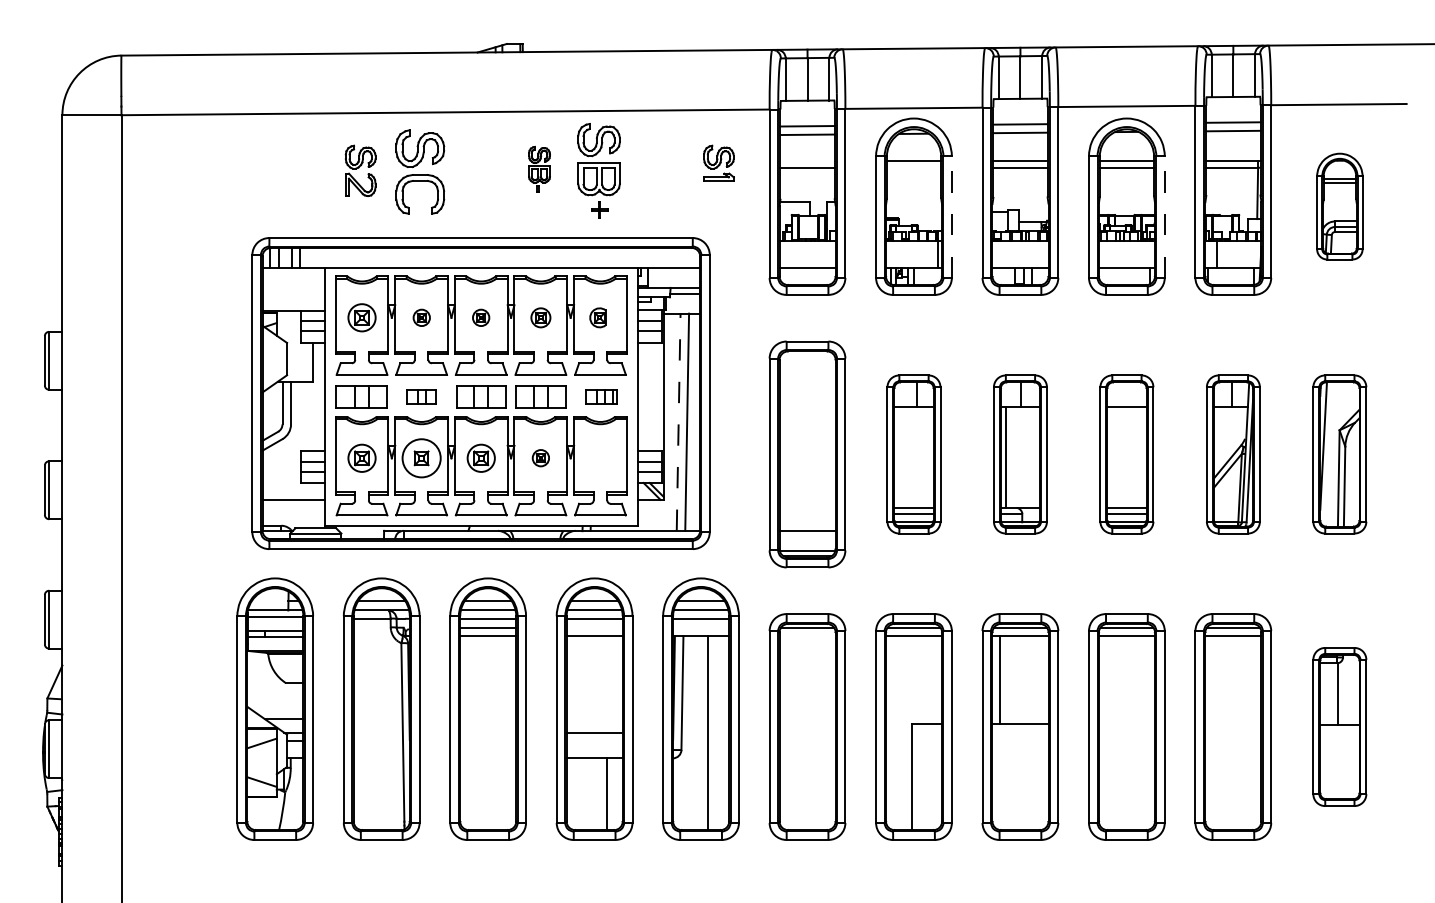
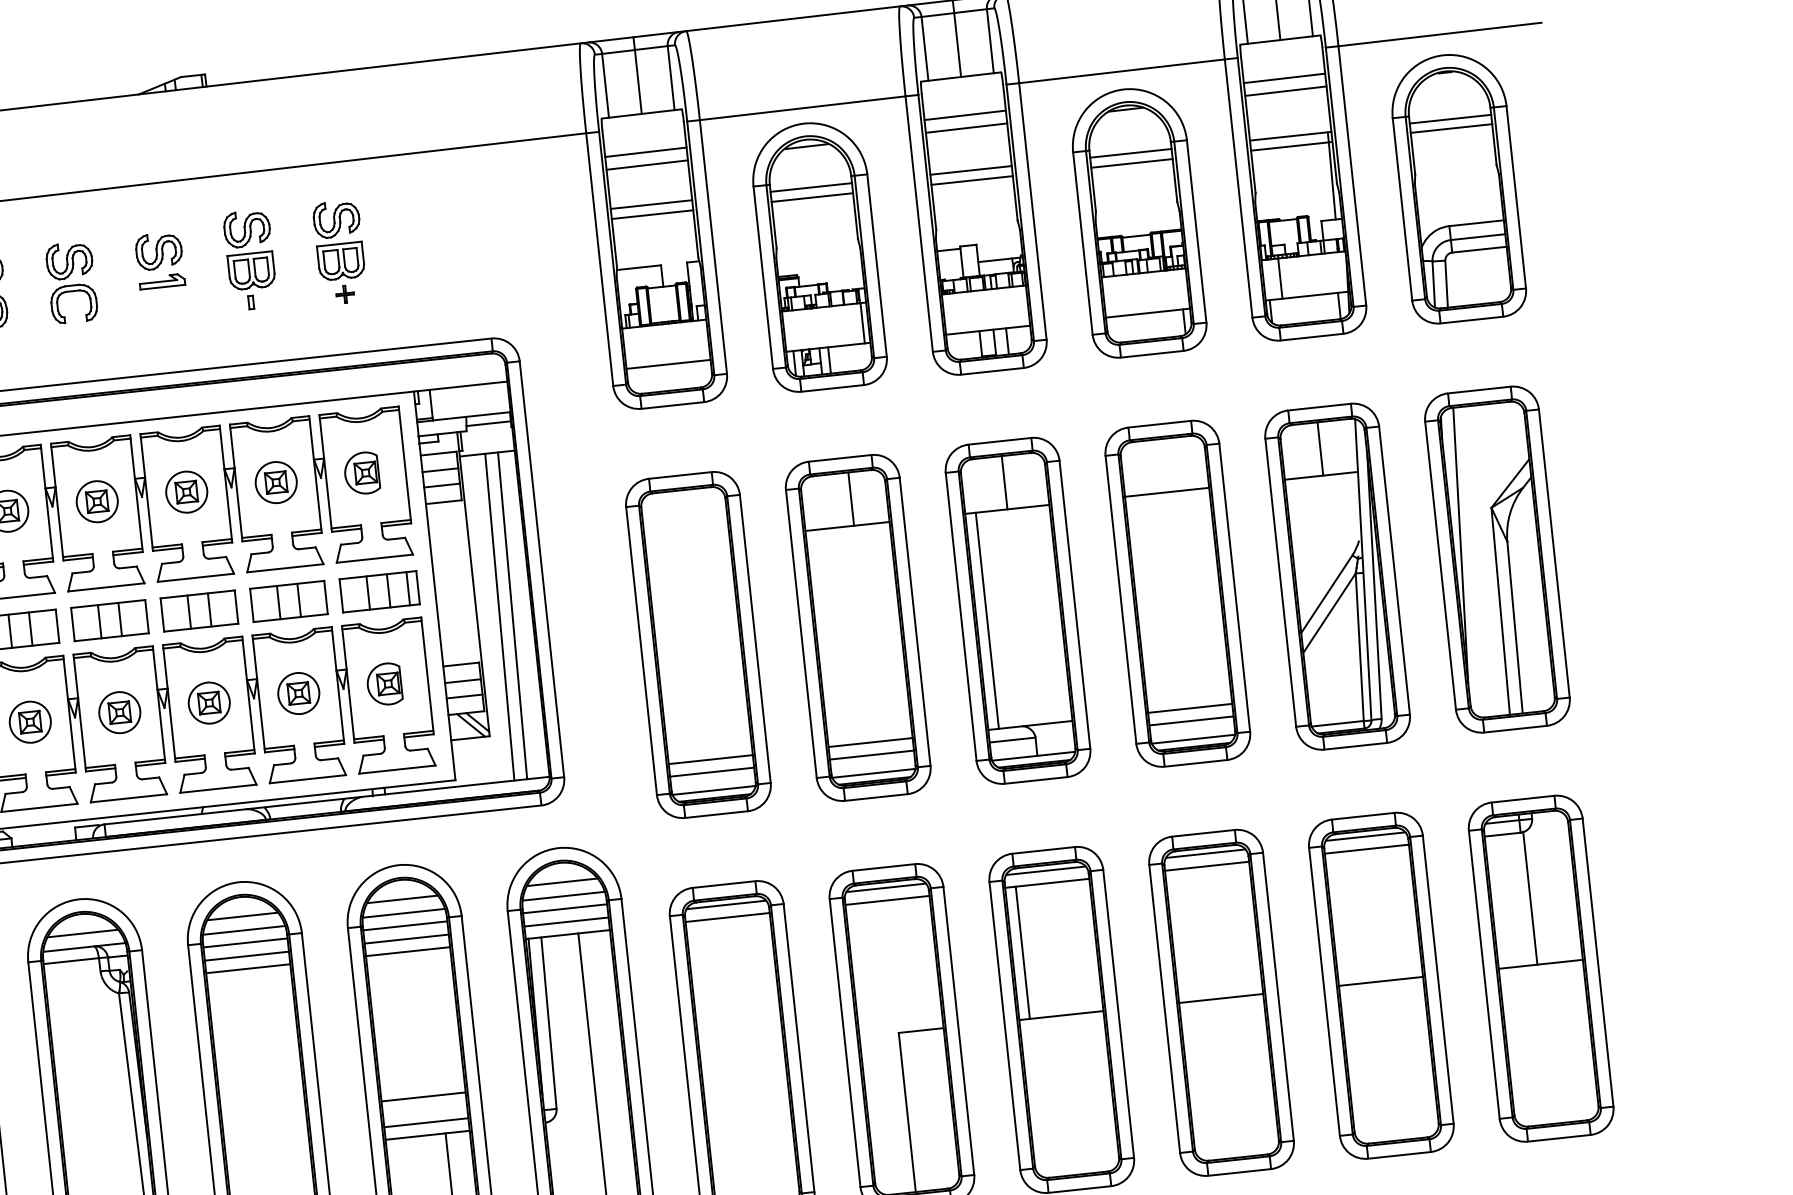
line: (807, 161) -> (651, 205), added
part: (718, 162) -> (159, 259), moved
line: (913, 167) -> (811, 197), added
part: (539, 169) -> (250, 260), size x1.43
part: (599, 170) -> (340, 252), size x0.71
part: (420, 171) -> (72, 282), size x0.62
part: (1339, 206) -> (1457, 187), size x1.67
line: (951, 217) -> (876, 266), dashed -> solid
line: (1164, 217) -> (1196, 231), dashed -> solid
part: (421, 317) -> (96, 501), size x1.67
part: (480, 317) -> (185, 491), size x1.67
part: (540, 317) -> (275, 482), size x1.43
part: (597, 317) -> (361, 473), size x1.43
part: (421, 396) -> (109, 619), size x1.67
part: (601, 396) -> (379, 591), size x1.67
line: (678, 422) -> (499, 617), dashed -> solid
part: (913, 454) -> (857, 628), size x1.43
part: (1020, 454) -> (1018, 610), size x1.43
part: (1126, 454) -> (1177, 593), size x1.43
part: (1233, 454) -> (1337, 576), size x1.43
part: (1339, 454) -> (1497, 559), size x1.43
circle: (421, 457) -> (119, 711), size x0.71
part: (540, 457) -> (298, 692), size x1.67
part: (597, 457) -> (383, 683), added
line: (807, 539) -> (712, 772), added
line: (594, 627) -> (406, 938), added
line: (701, 627) -> (567, 921), added
line: (807, 636) -> (727, 918), added
line: (1126, 724) -> (1220, 999), added
line: (1233, 724) -> (1381, 981), added
part: (1339, 726) -> (1540, 967), size x1.43
line: (594, 749) -> (425, 1122), added

